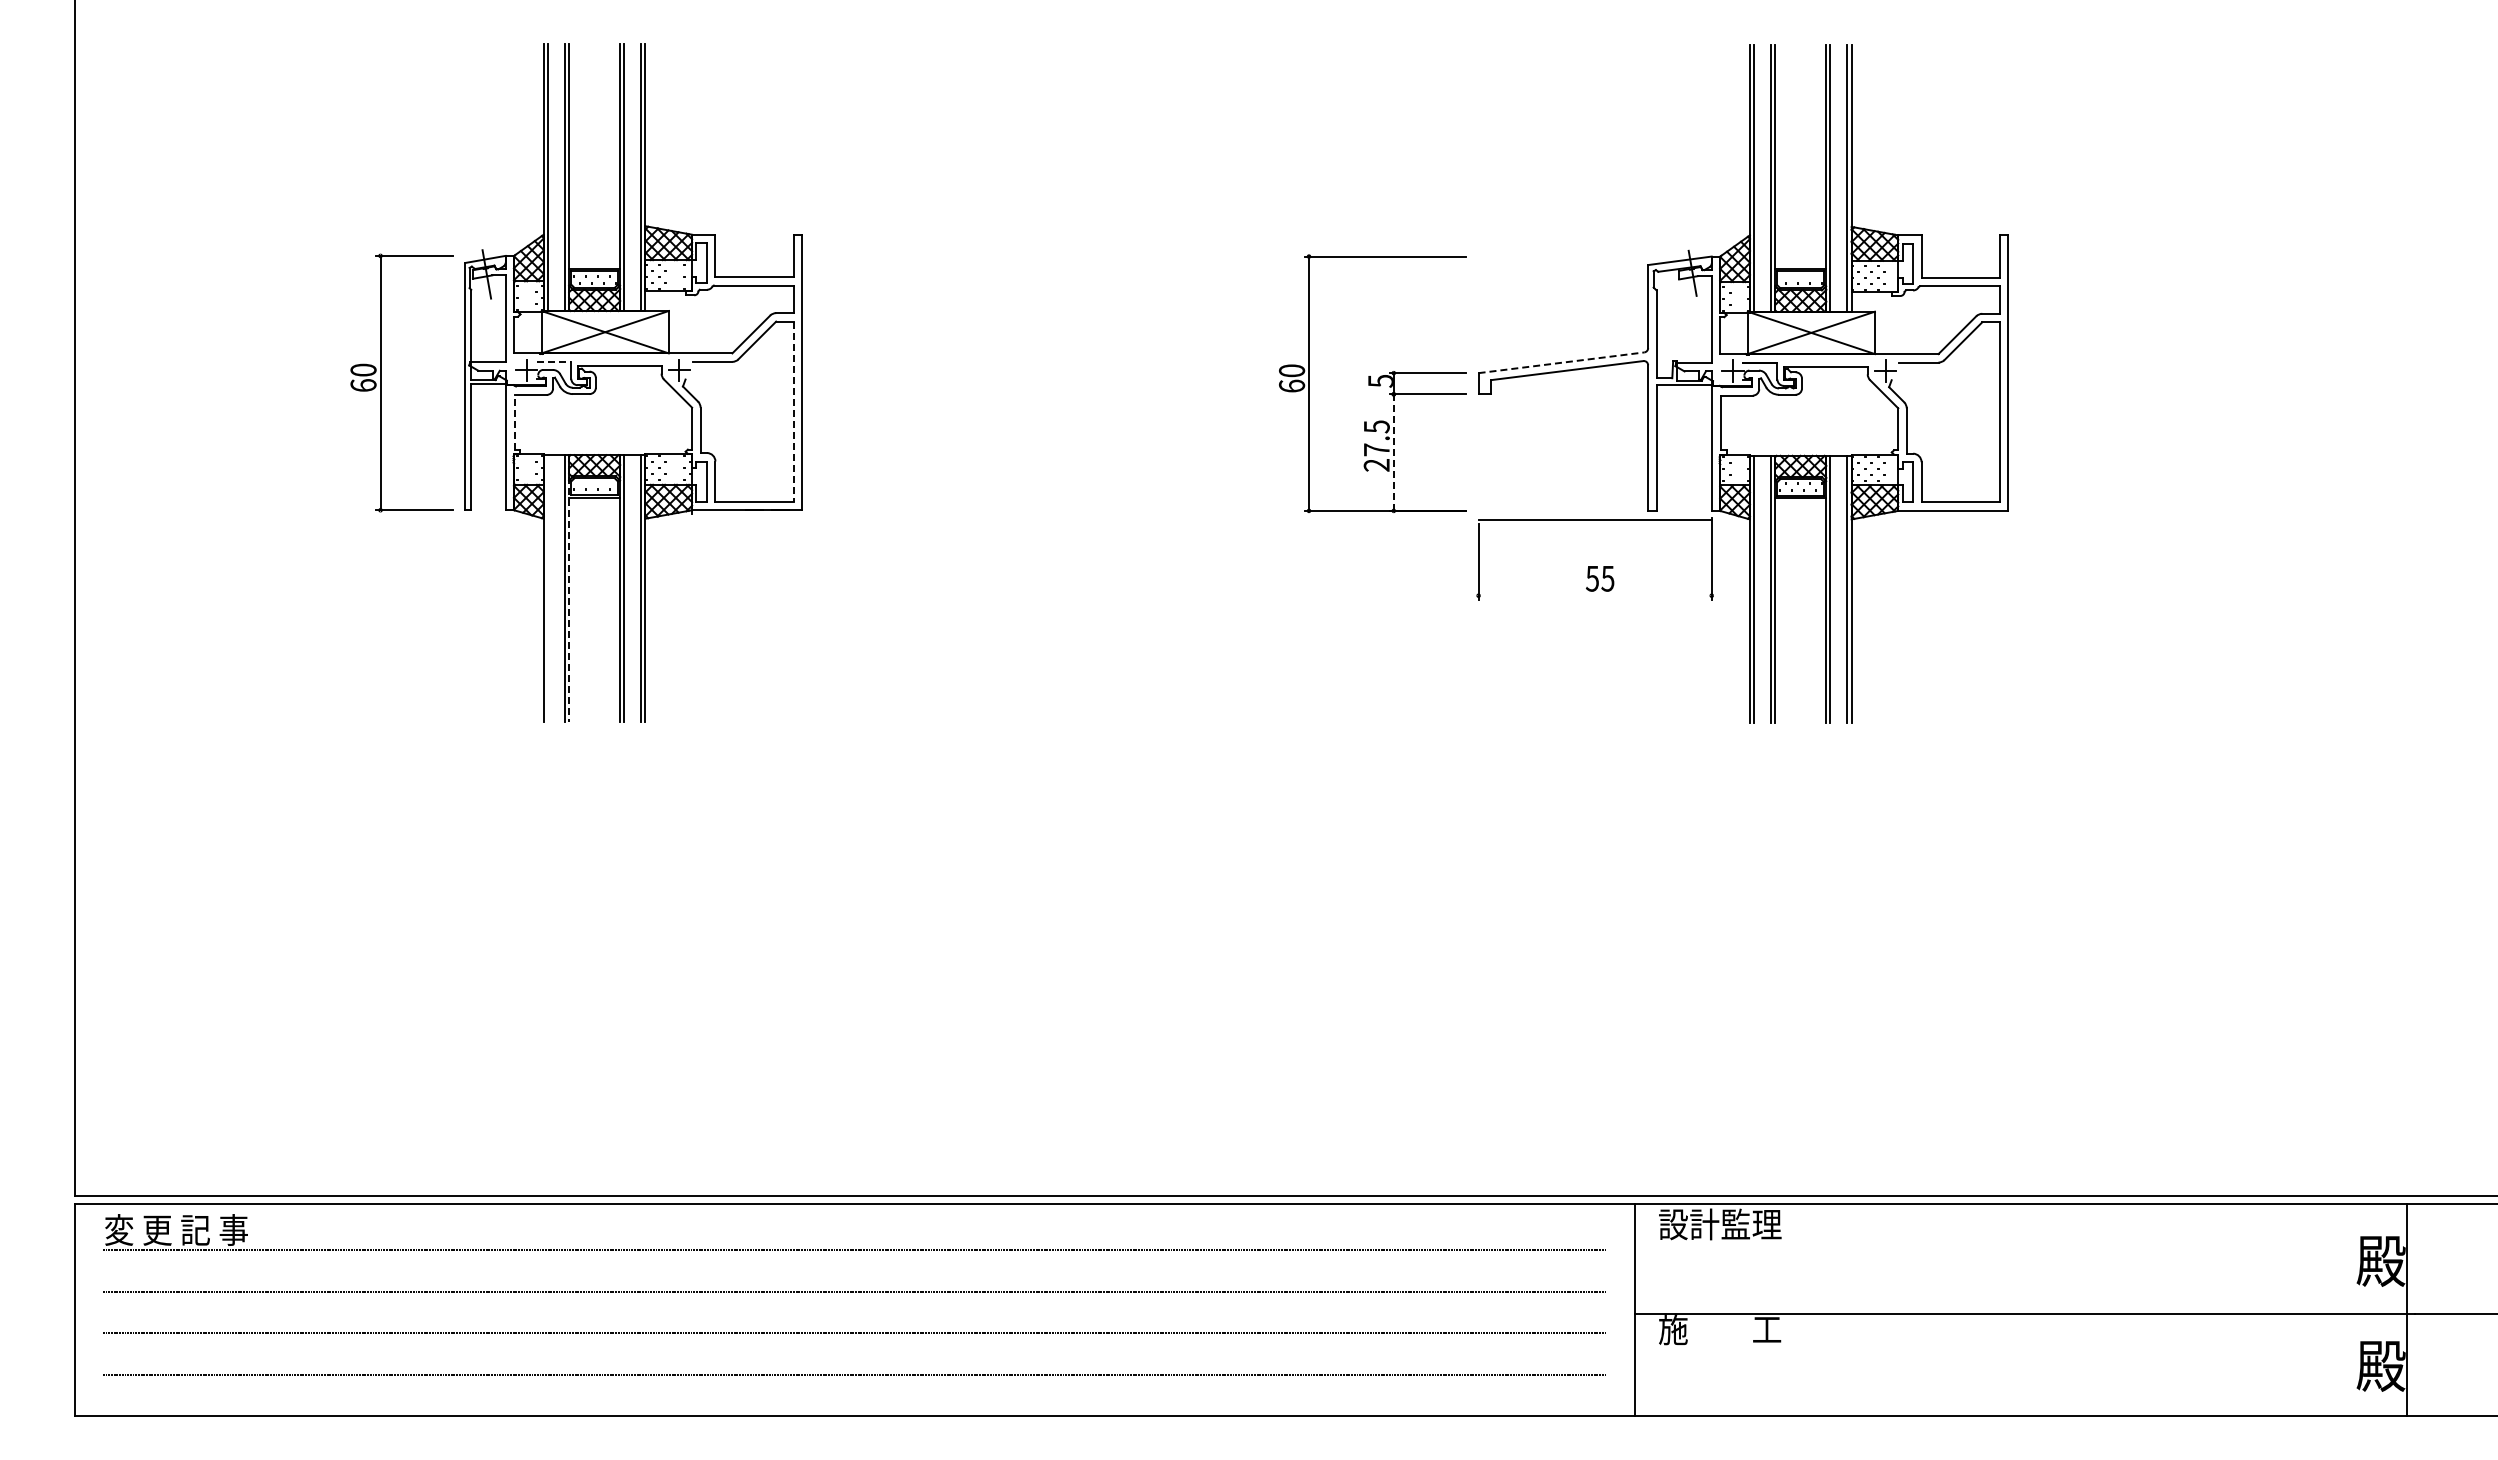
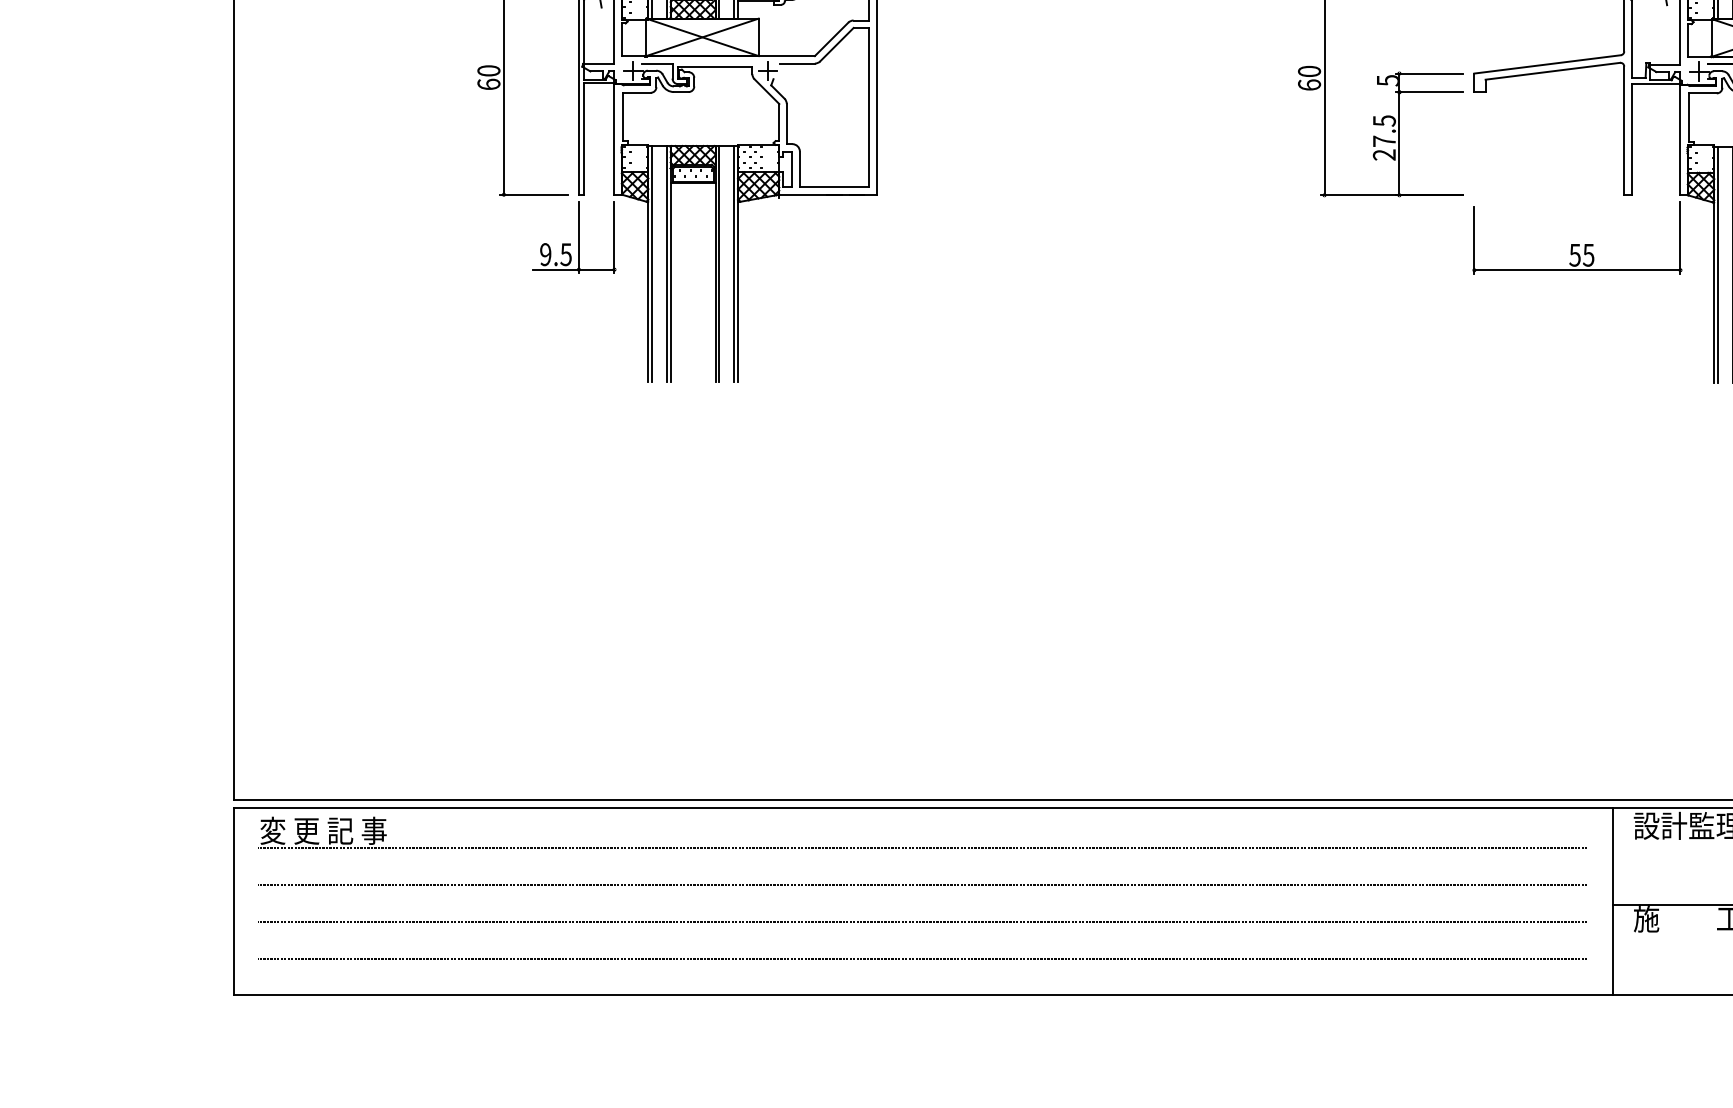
line: (554, 361) -> (657, 63), dashed -> solid
line: (1561, 362) -> (1547, 64), dashed -> solid
line: (793, 412) -> (868, 108), dashed -> solid
line: (514, 421) -> (622, 116), dashed -> solid
line: (1393, 452) -> (1399, 143), dashed -> solid
line: (1594, 519) -> (1576, 270), moved
part: (459, 558) -> (573, 237), added
line: (547, 588) -> (651, 263), added
line: (569, 588) -> (670, 263), dashed -> solid

